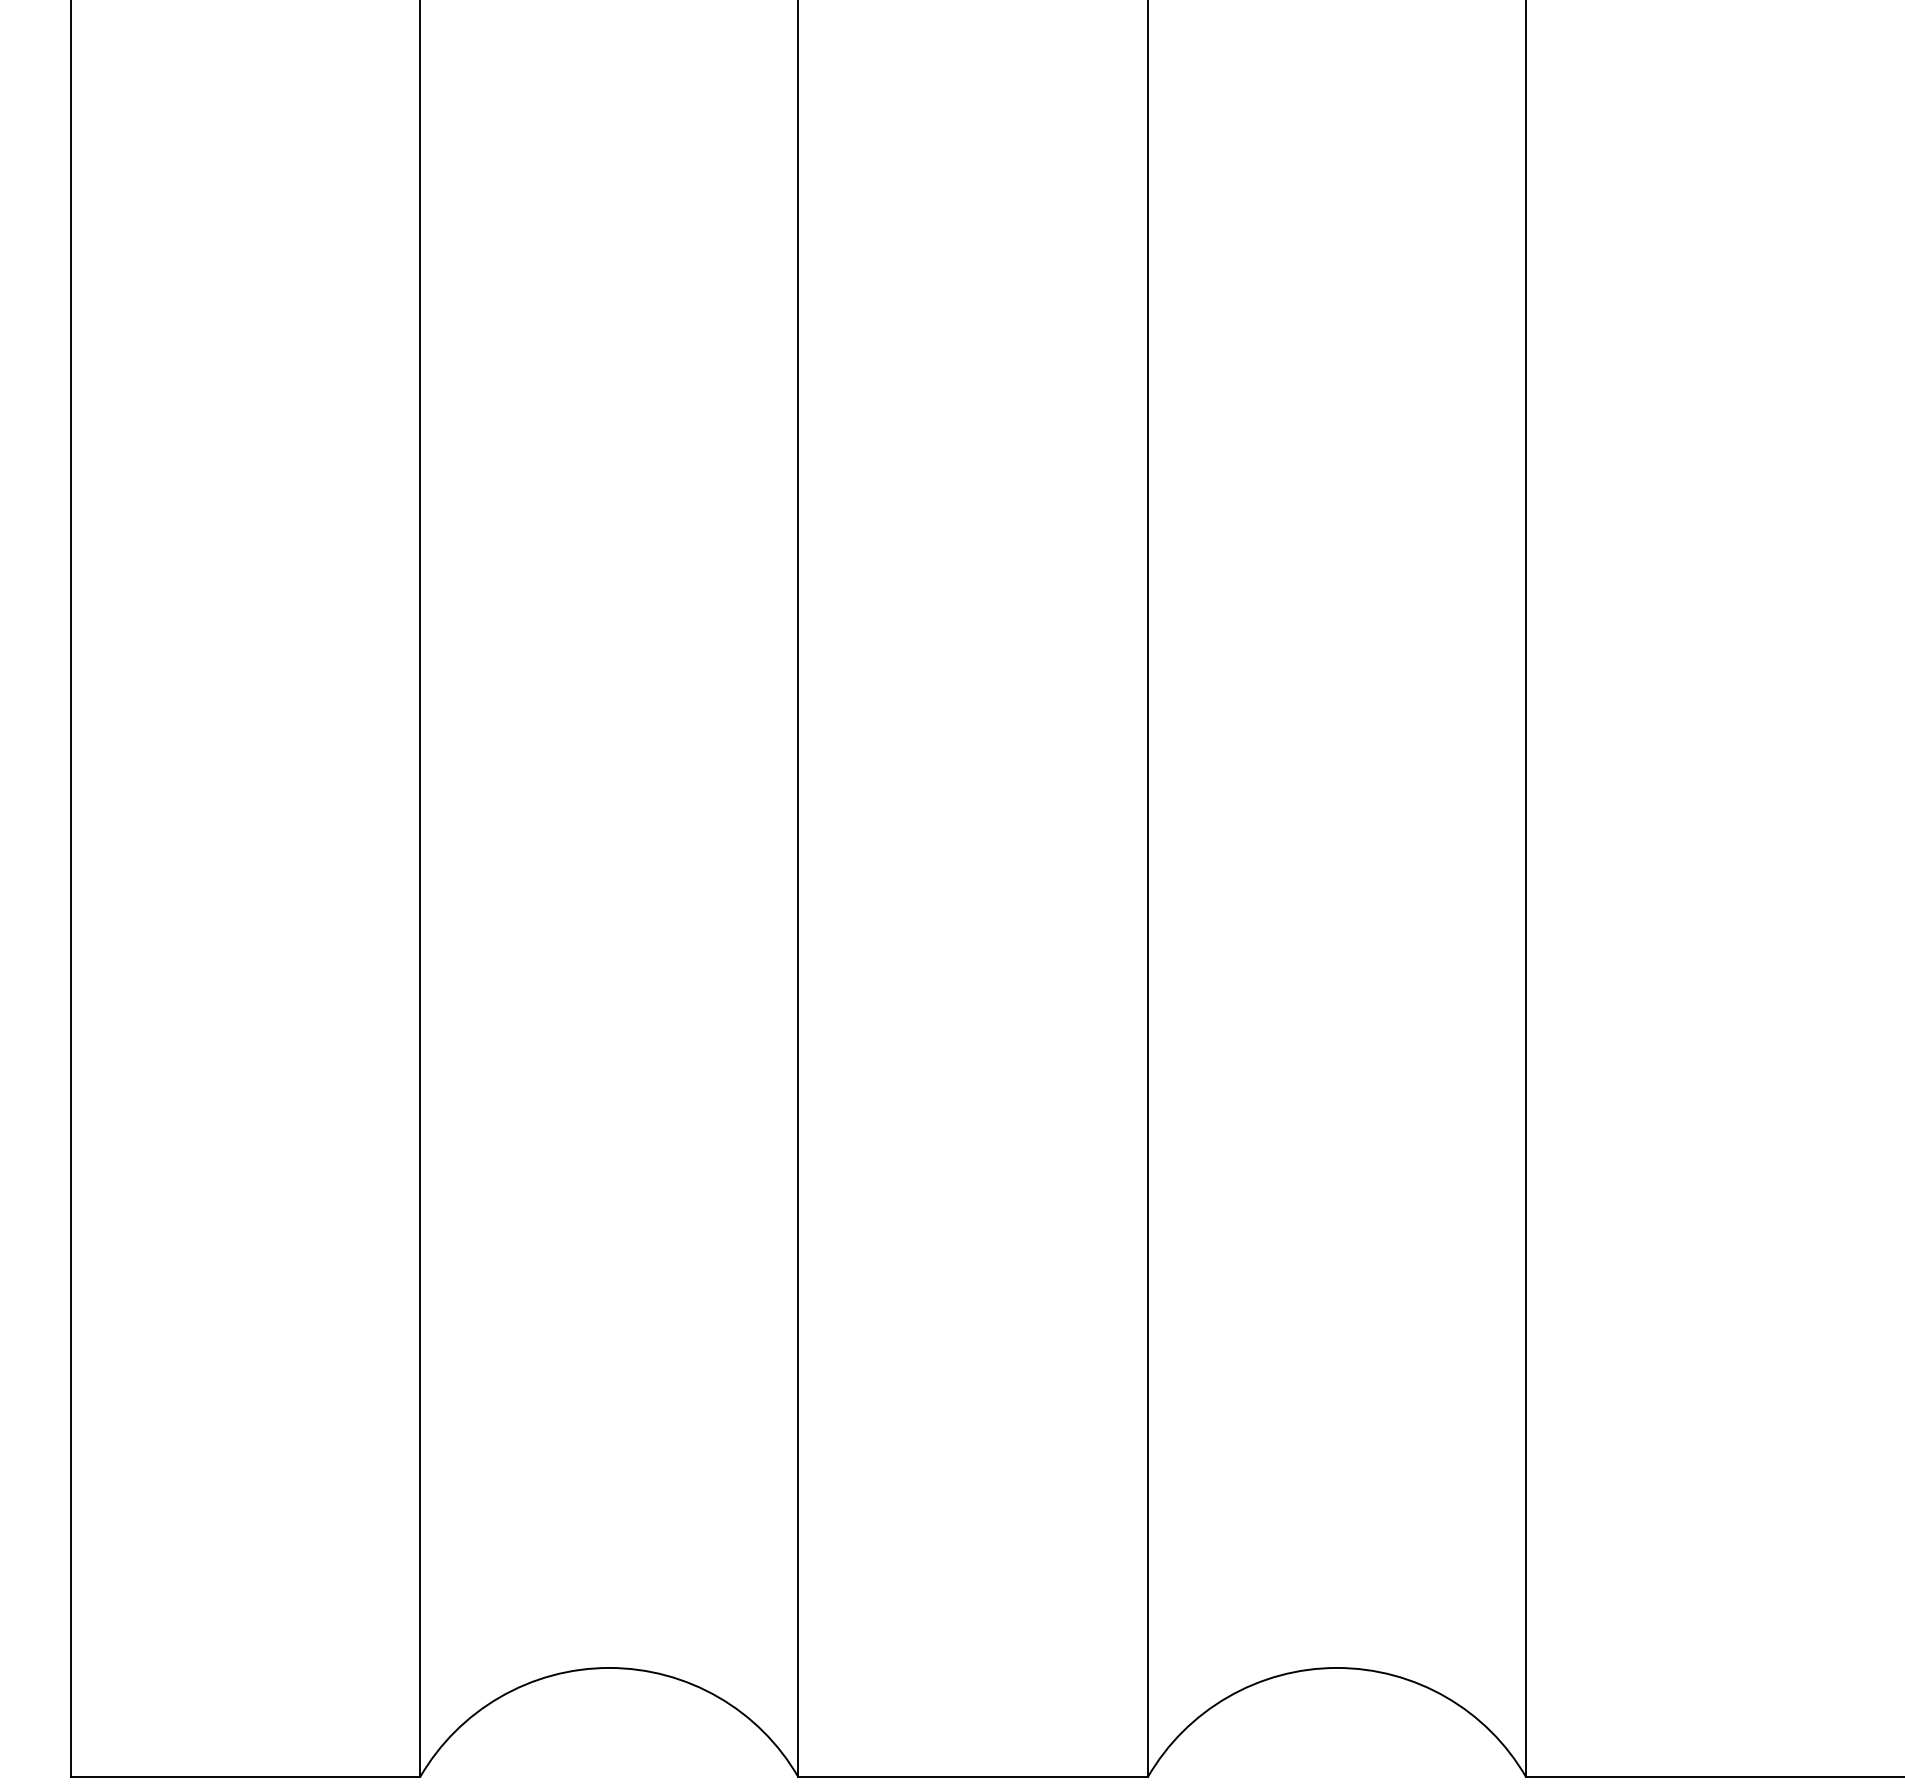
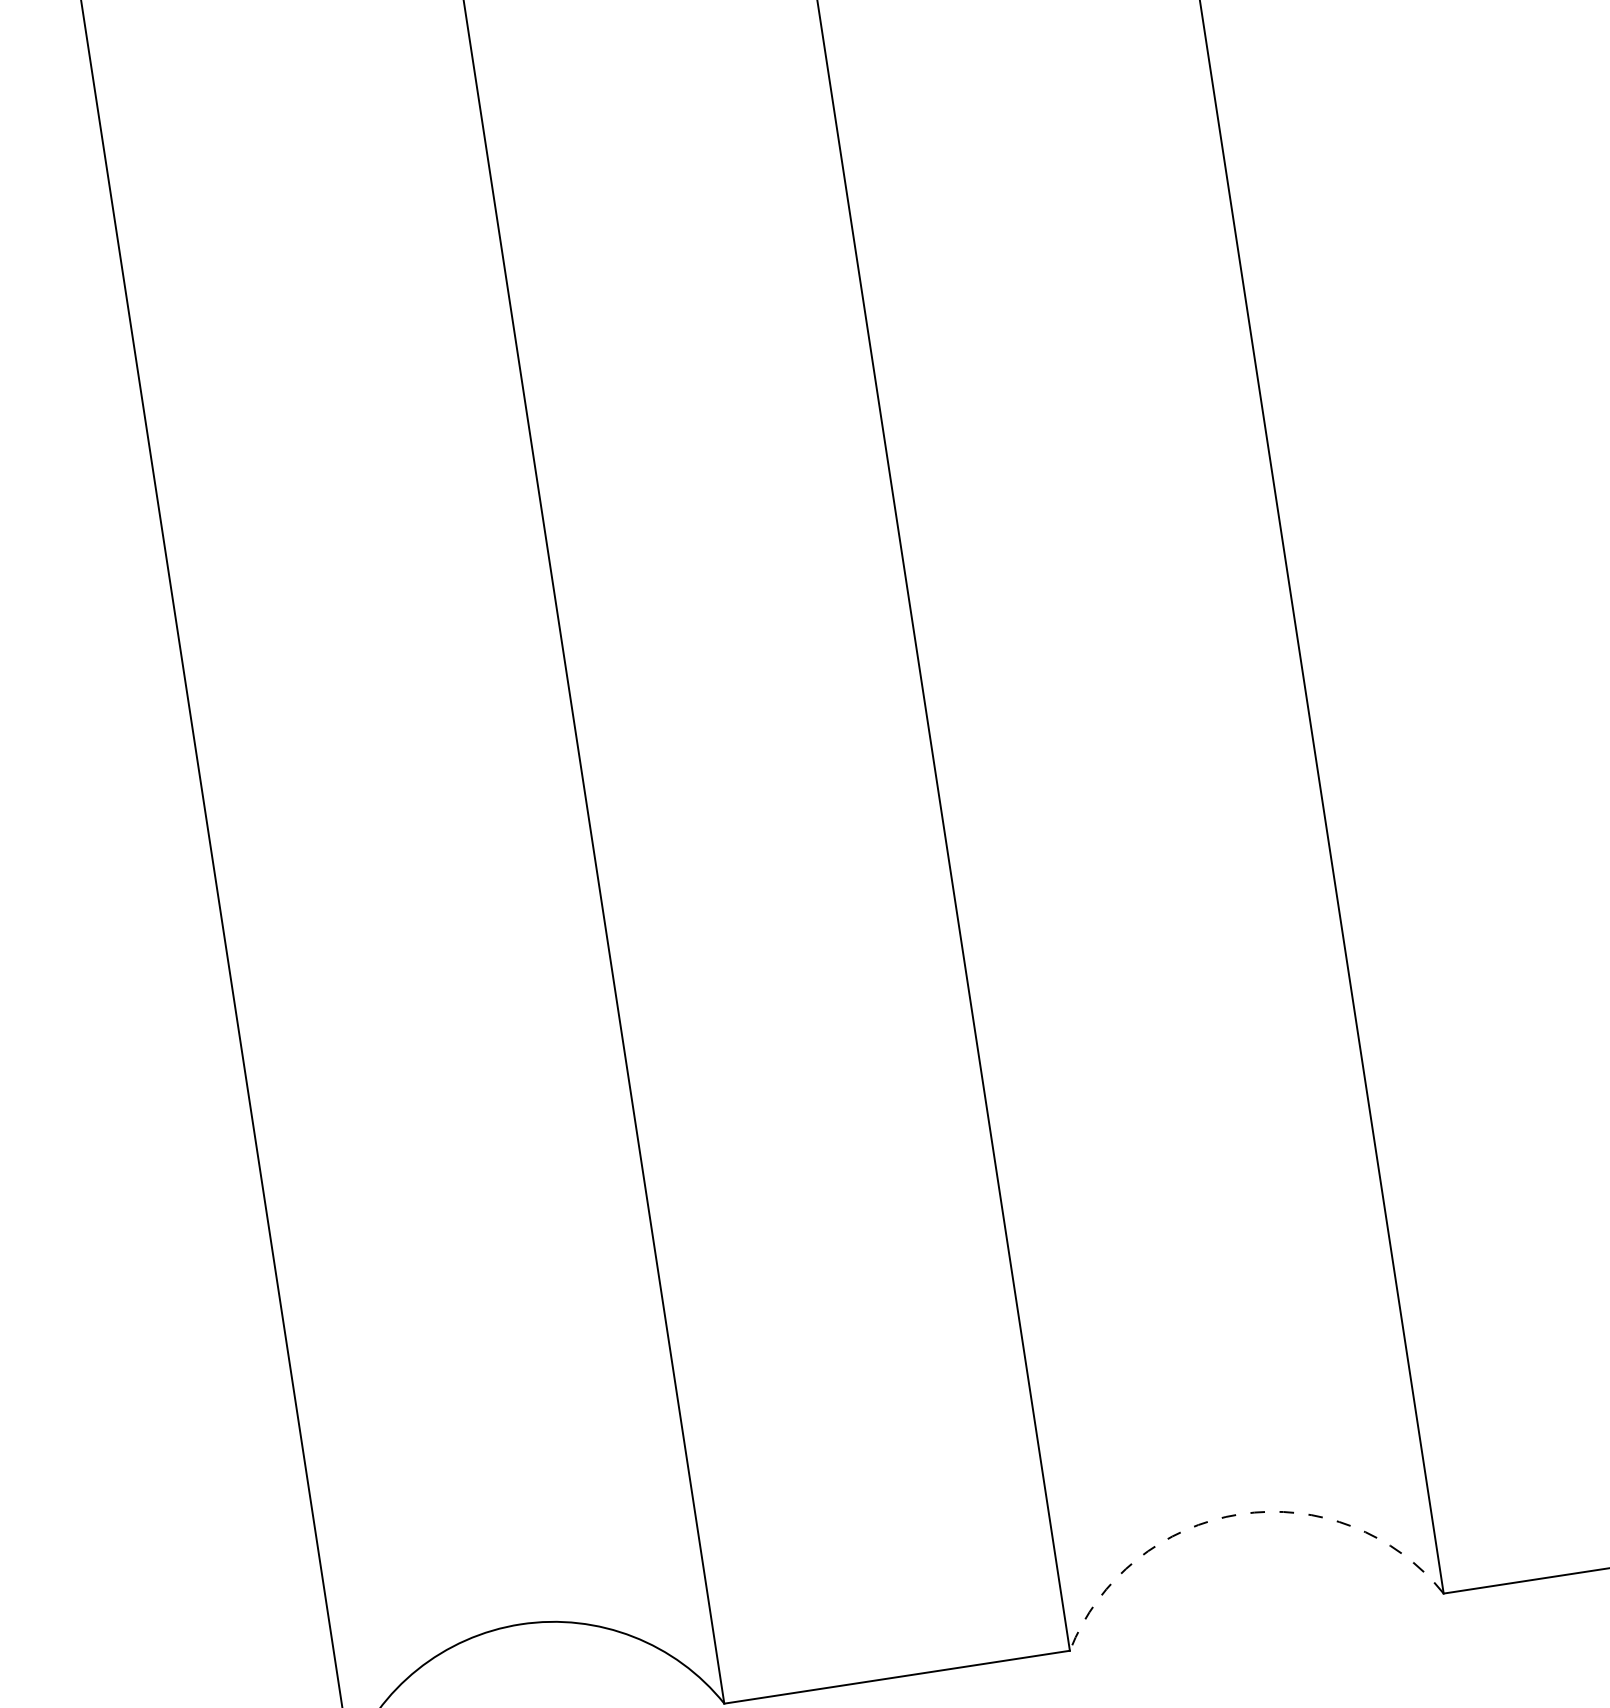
arc: (1336, 1667) -> (1239, 1513), solid -> dashed

